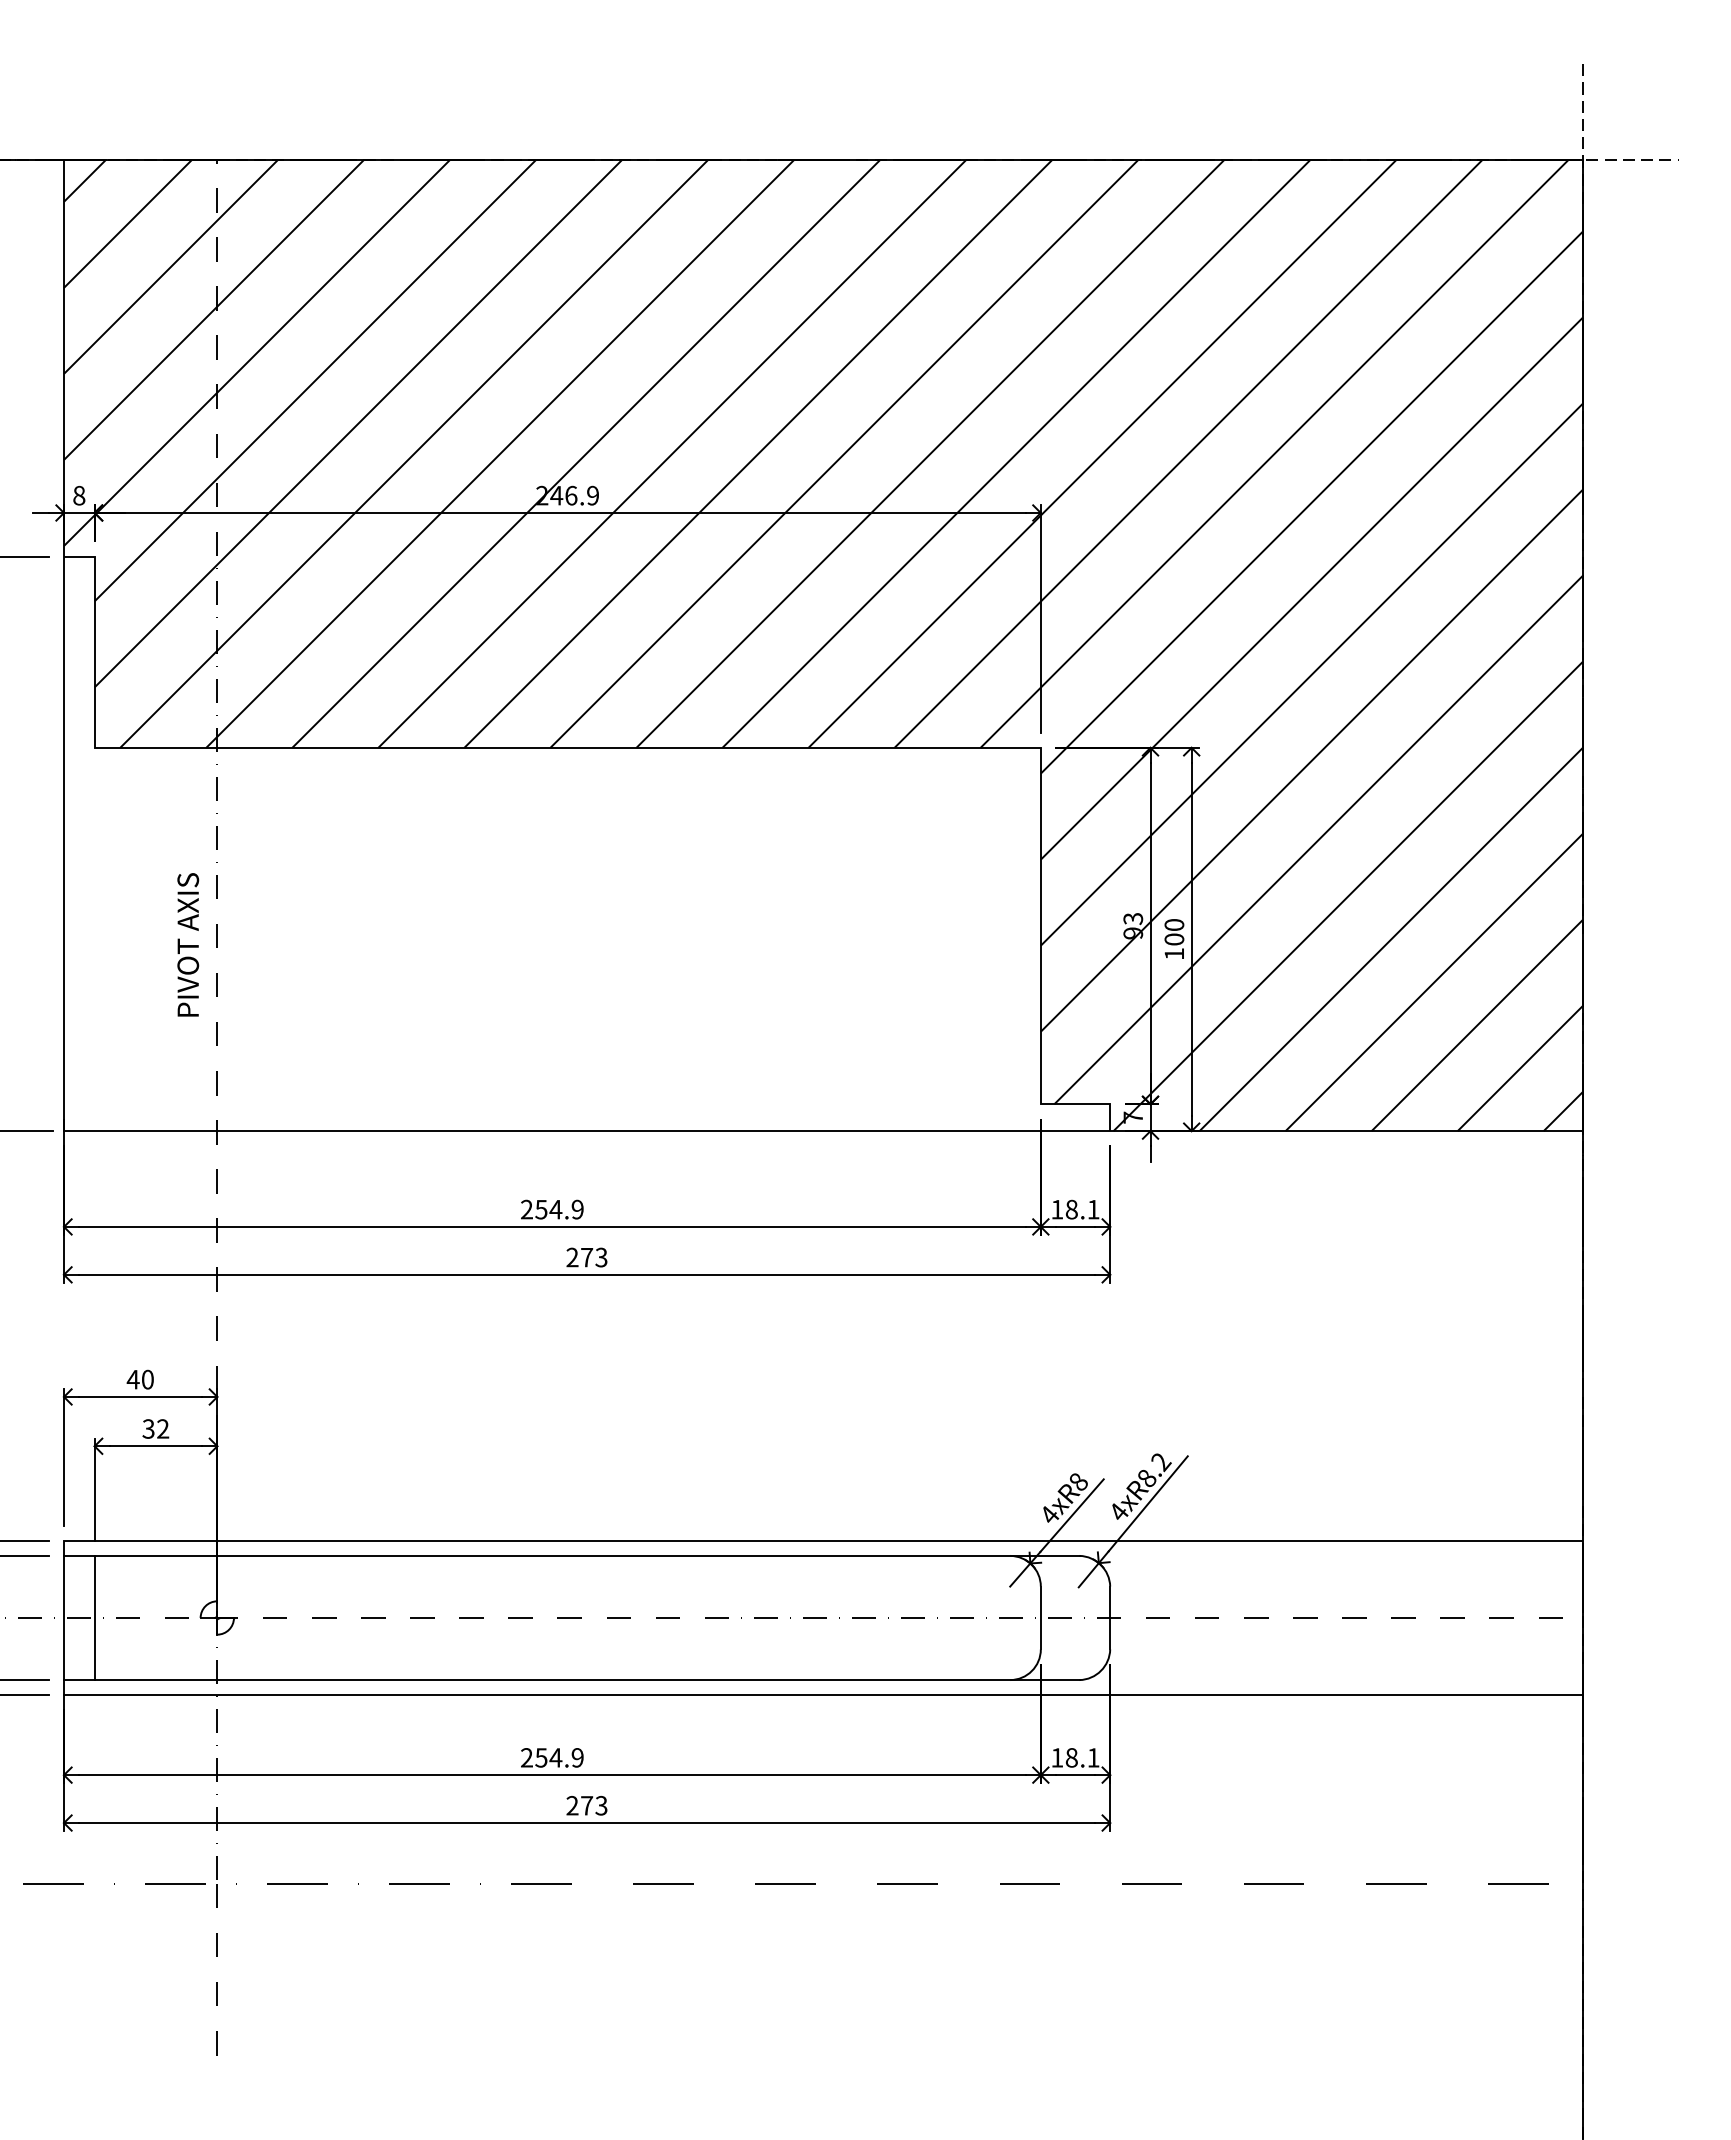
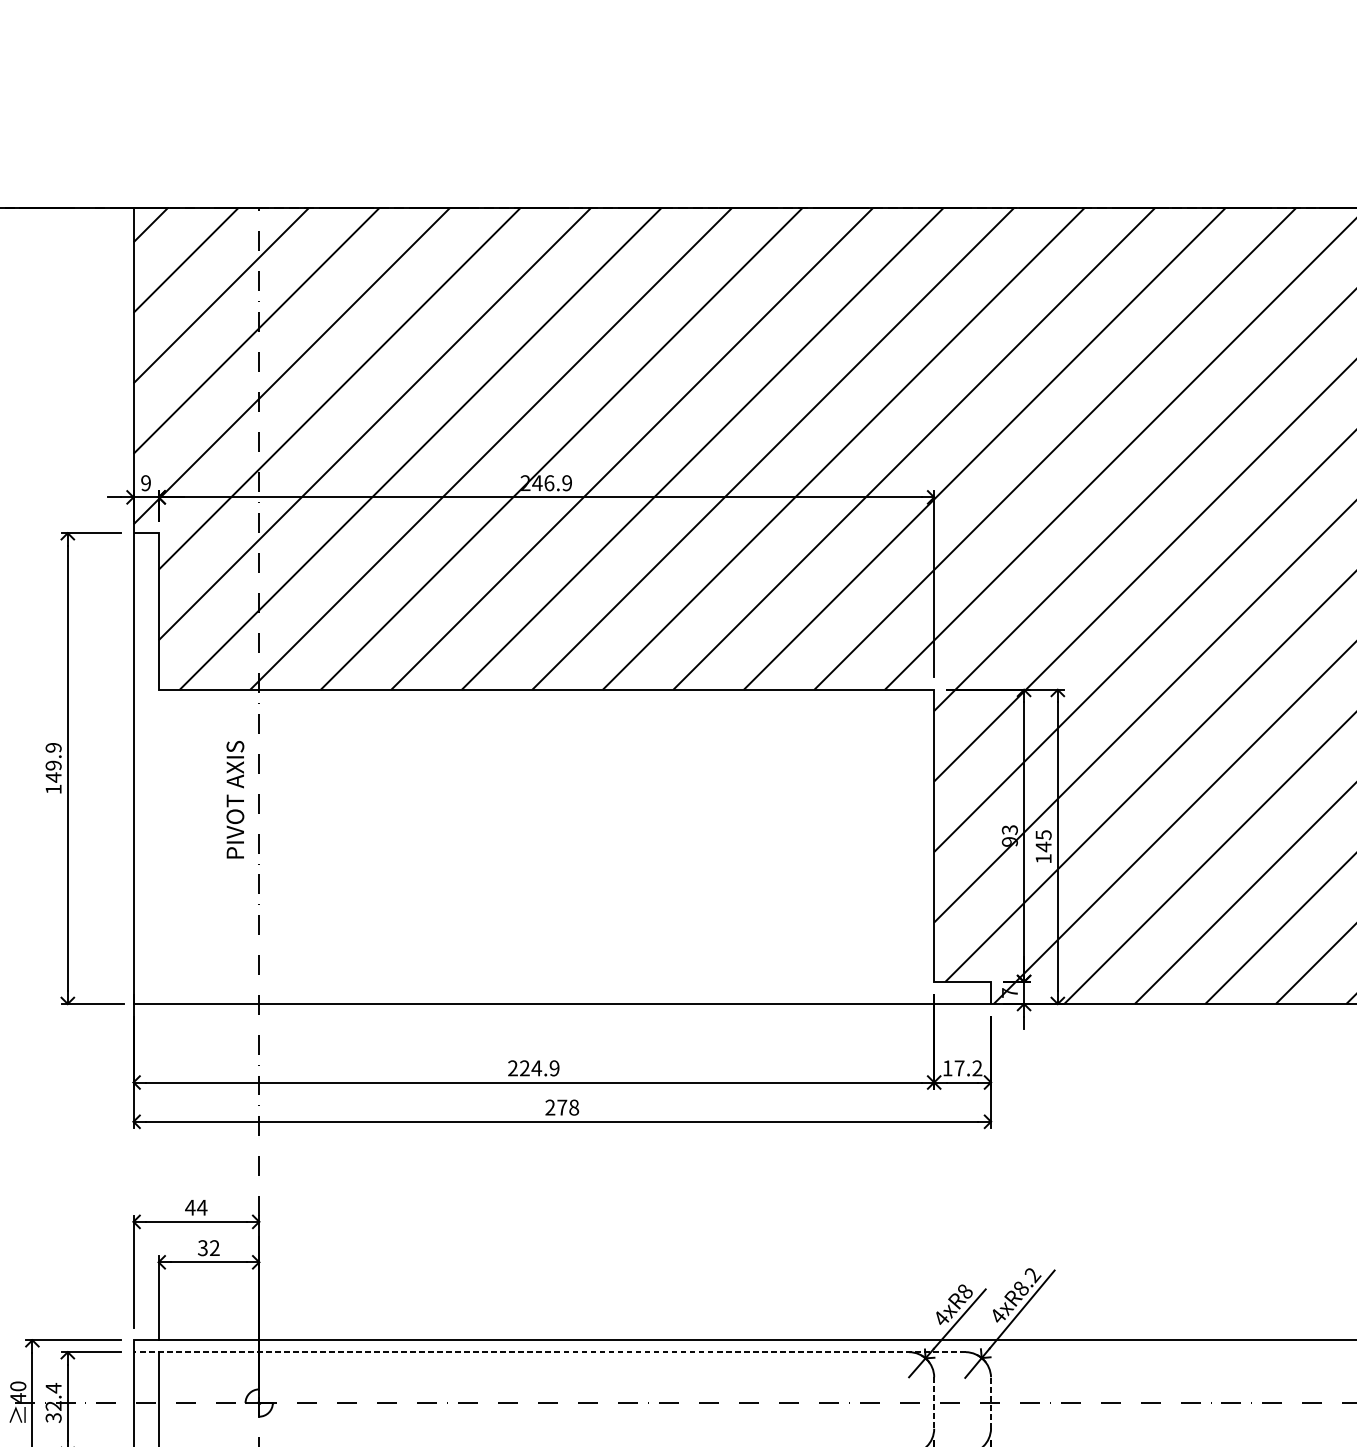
text: (79, 495) -> (146, 483), 8 -> 9
text: (1174, 932) -> (1043, 841), 100 -> 145
text: (188, 944) -> (235, 799), moved
text: (541, 1209) -> (524, 1068), 254.9 -> 224.9
text: (1082, 1209) -> (968, 1068), 18.1 -> 17.2
text: (601, 1257) -> (574, 1107), 273 -> 278
text: (147, 1379) -> (202, 1207), 40 -> 44
line: (571, 1555) -> (549, 1351), solid -> dashed
line: (1110, 1617) -> (991, 1402), solid -> dashed
line: (1040, 1618) -> (933, 1403), solid -> dashed

